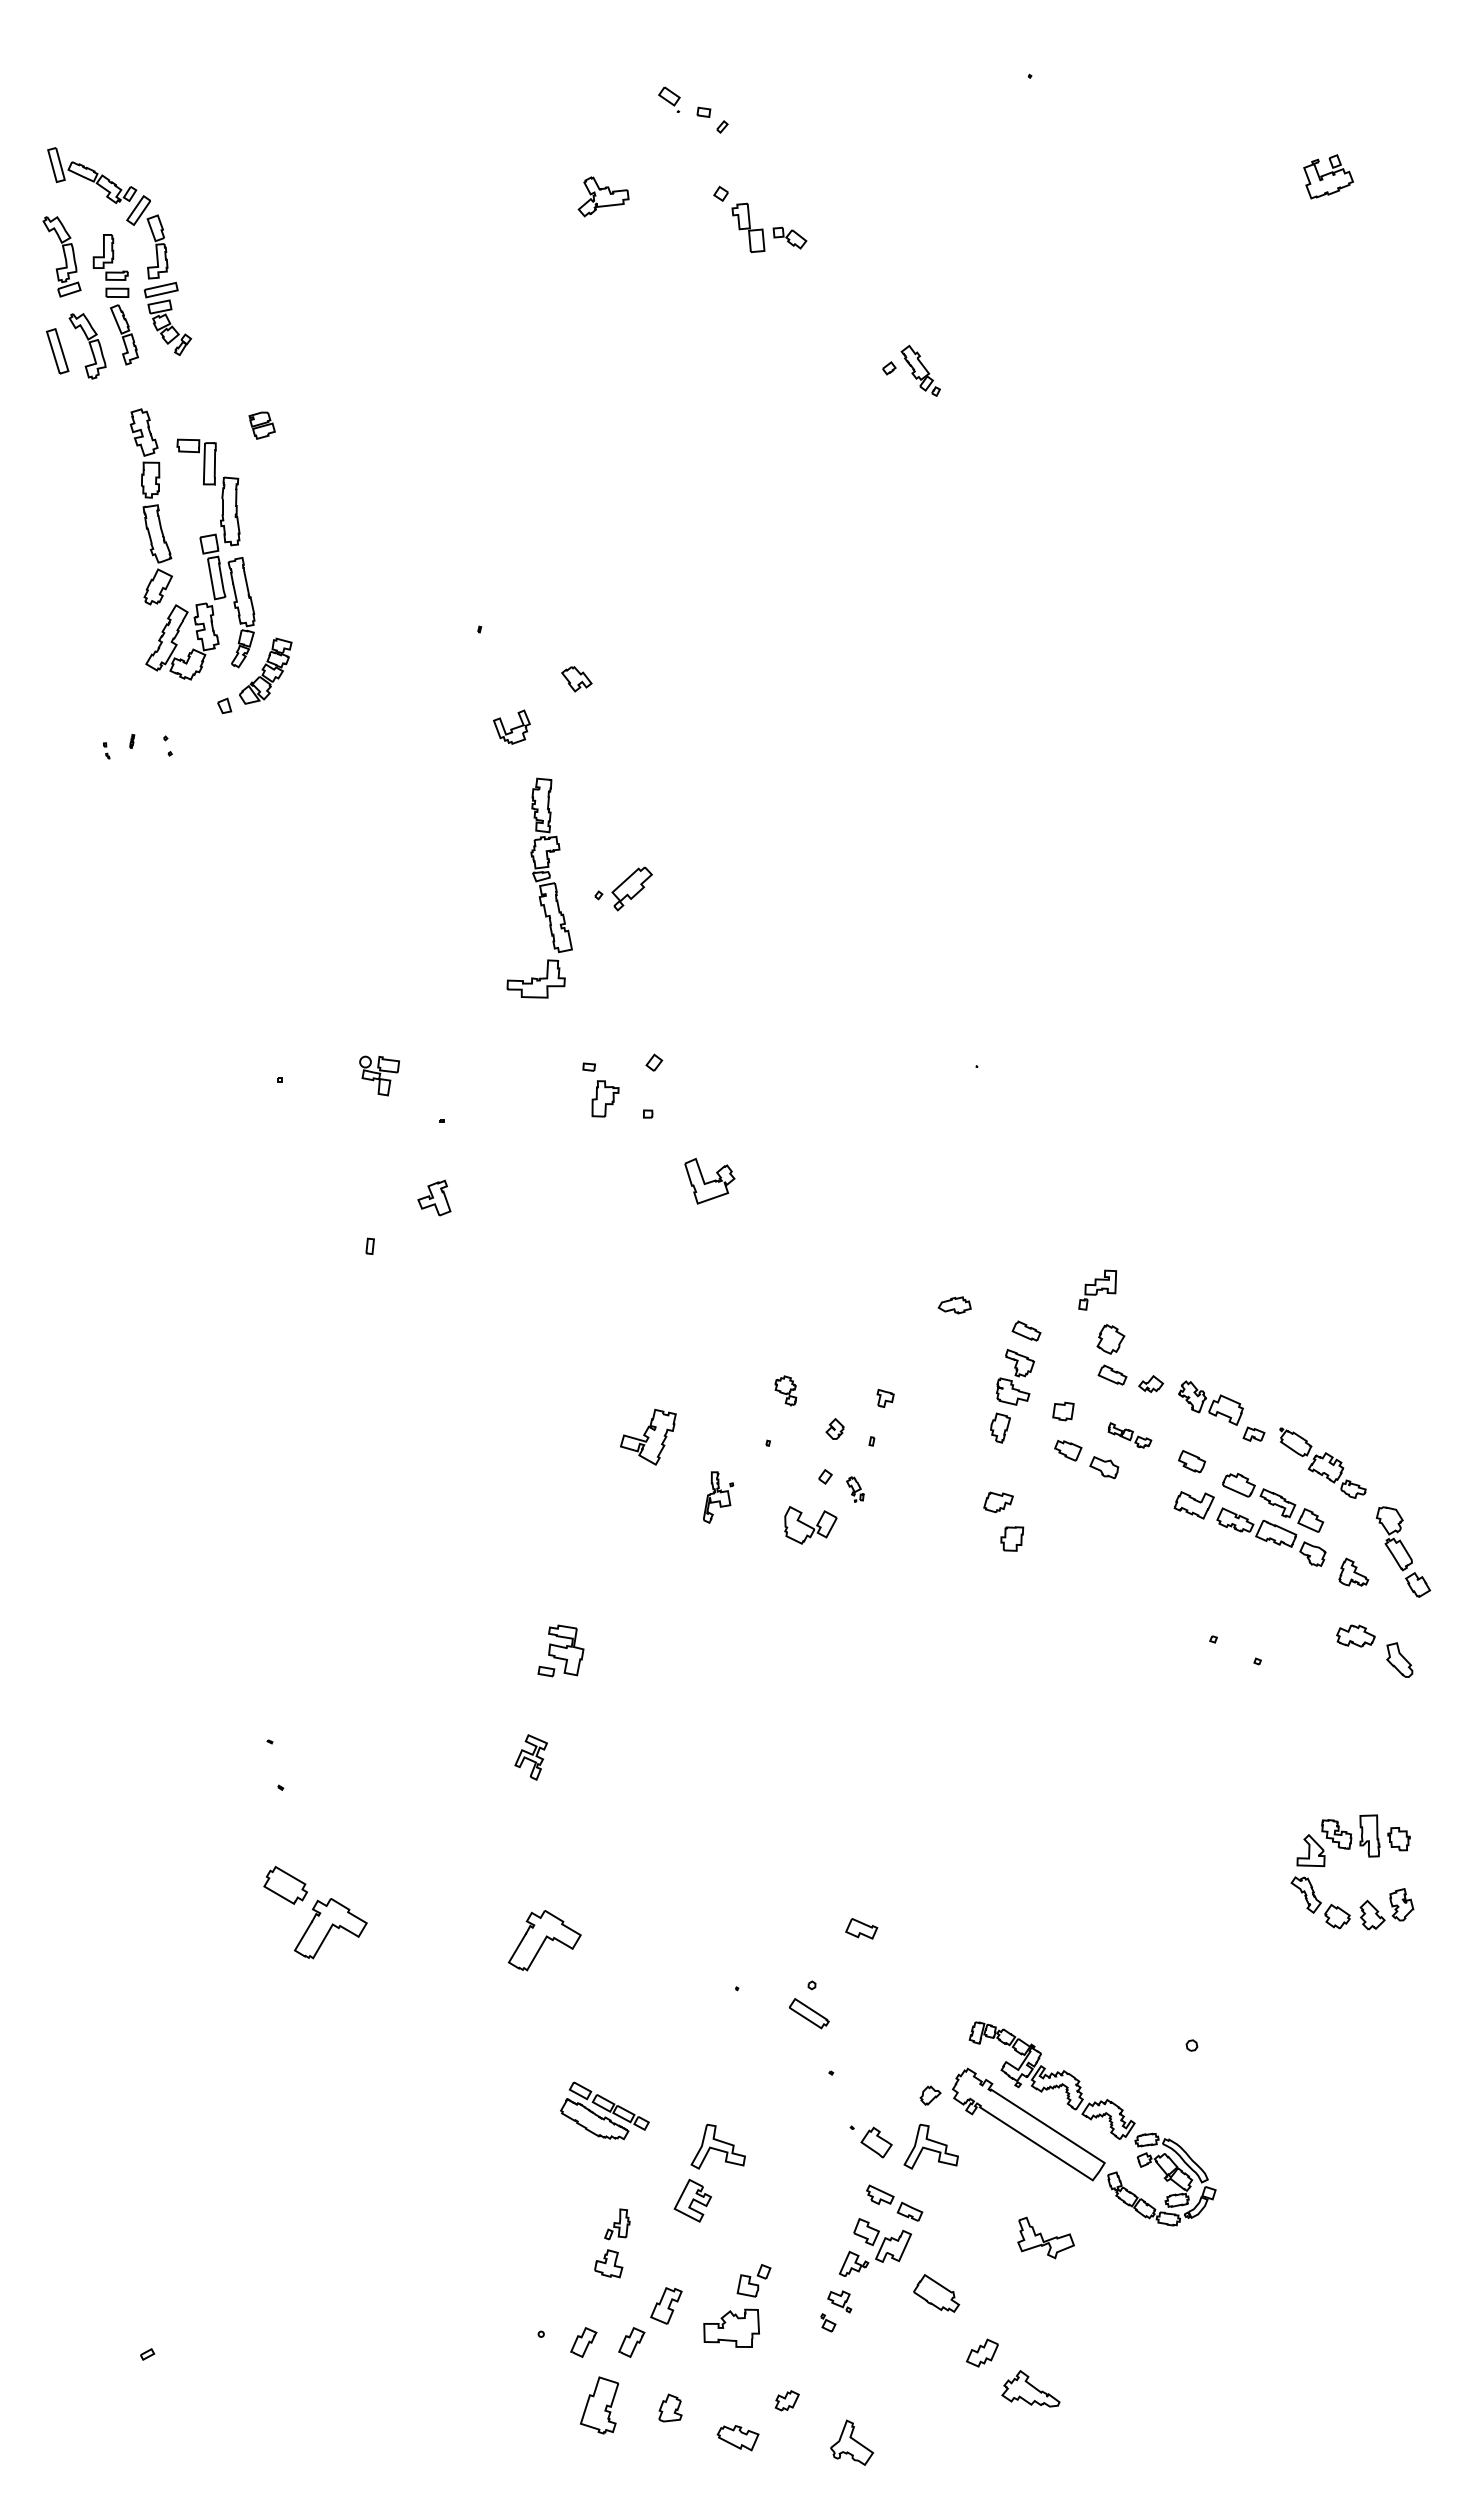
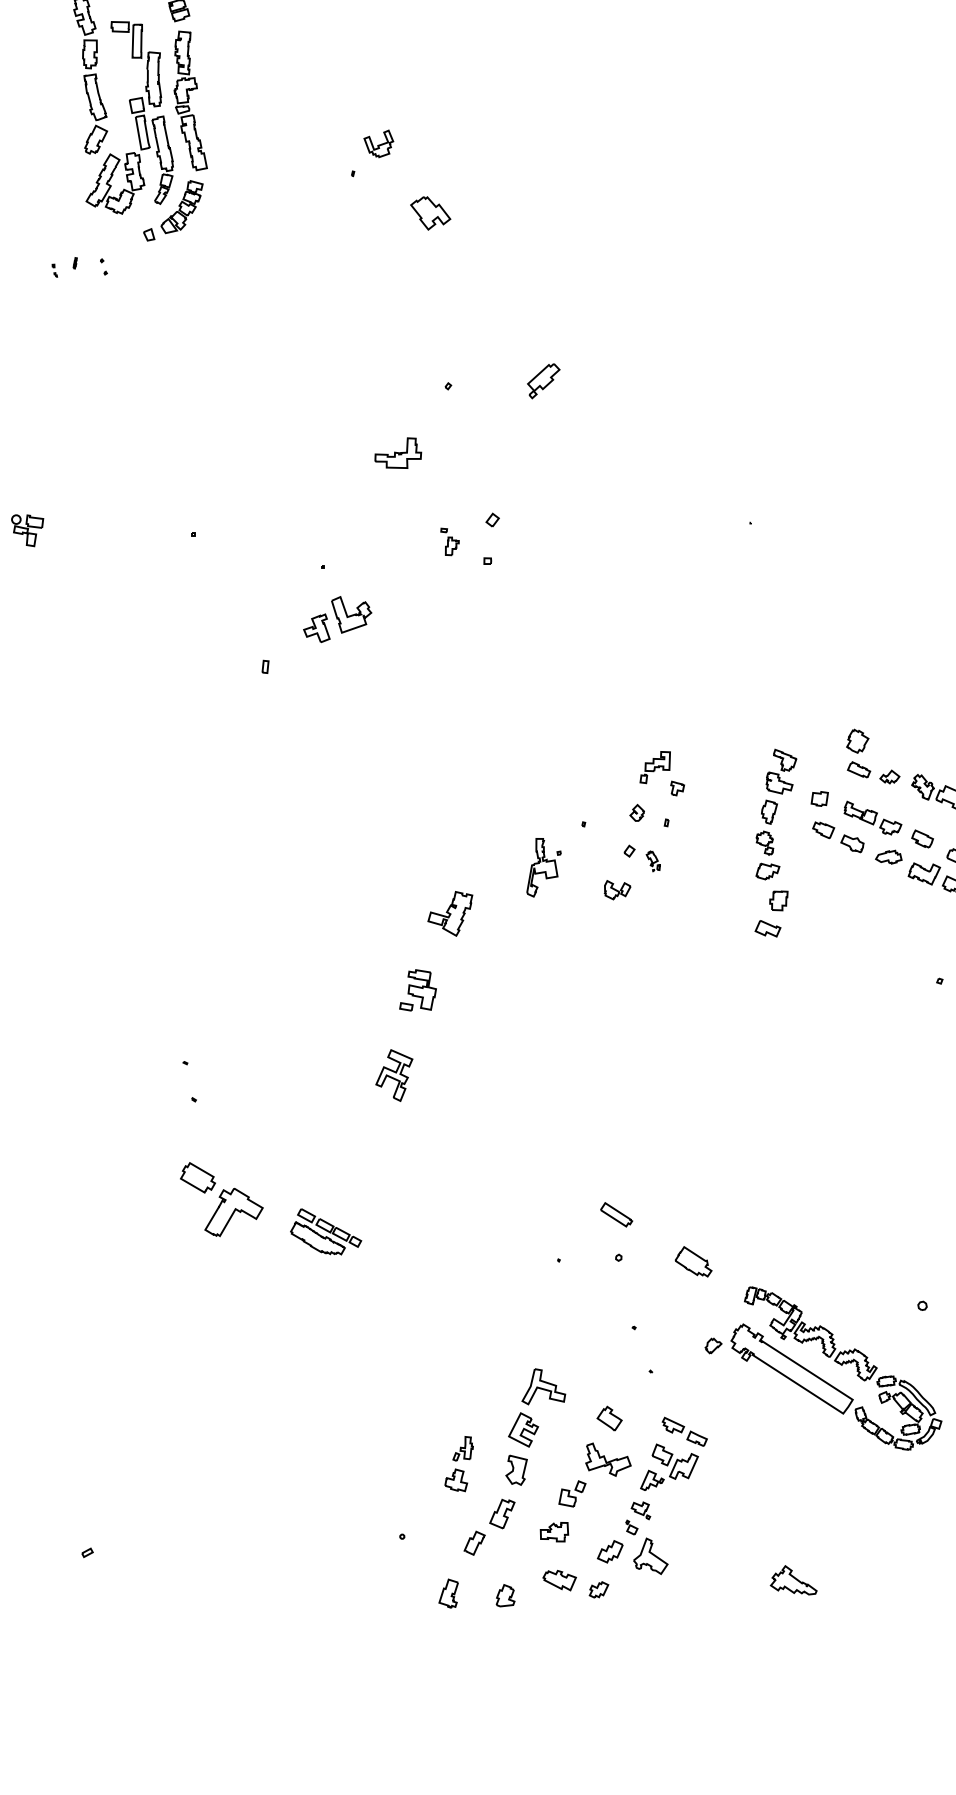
part: (576, 679) -> (430, 213), size x1.67
part: (511, 726) -> (378, 143), moved
part: (551, 865) -> (190, 100), moved
part: (631, 888) -> (543, 380), moved
part: (379, 1075) -> (27, 530), moved
part: (600, 1089) -> (449, 541), size x0.62
part: (709, 1180) -> (351, 614), moved
part: (1097, 1289) -> (655, 766), moved
part: (954, 1305) -> (888, 857), moved
part: (1026, 1330) -> (790, 734), removed
part: (785, 1390) -> (764, 842), moved
part: (1129, 1435) -> (872, 818), size x1.67
part: (648, 1436) -> (450, 913), moved
part: (718, 1497) -> (544, 867), size x1.43
part: (810, 1525) -> (617, 890), size x0.62
part: (530, 1757) -> (393, 1075), size x1.43
part: (861, 1928) -> (767, 928), moved
part: (544, 1940) -> (404, 1221), removed
part: (809, 2013) -> (616, 1214), moved
part: (604, 2110) -> (325, 1231), moved
part: (876, 2142) -> (609, 1418), moved
part: (930, 2146) -> (713, 1386), removed
part: (1045, 2237) -> (607, 1459), moved
part: (684, 2251) -> (516, 1470), added
part: (936, 2293) -> (693, 1261), moved
part: (731, 2328) -> (554, 1532), size x0.62
part: (583, 2342) -> (436, 1543), removed
part: (982, 2352) -> (610, 1551), moved
part: (598, 2405) -> (448, 1593), size x0.62
part: (737, 2438) -> (559, 1580), moved
part: (852, 2442) -> (651, 1556), moved

